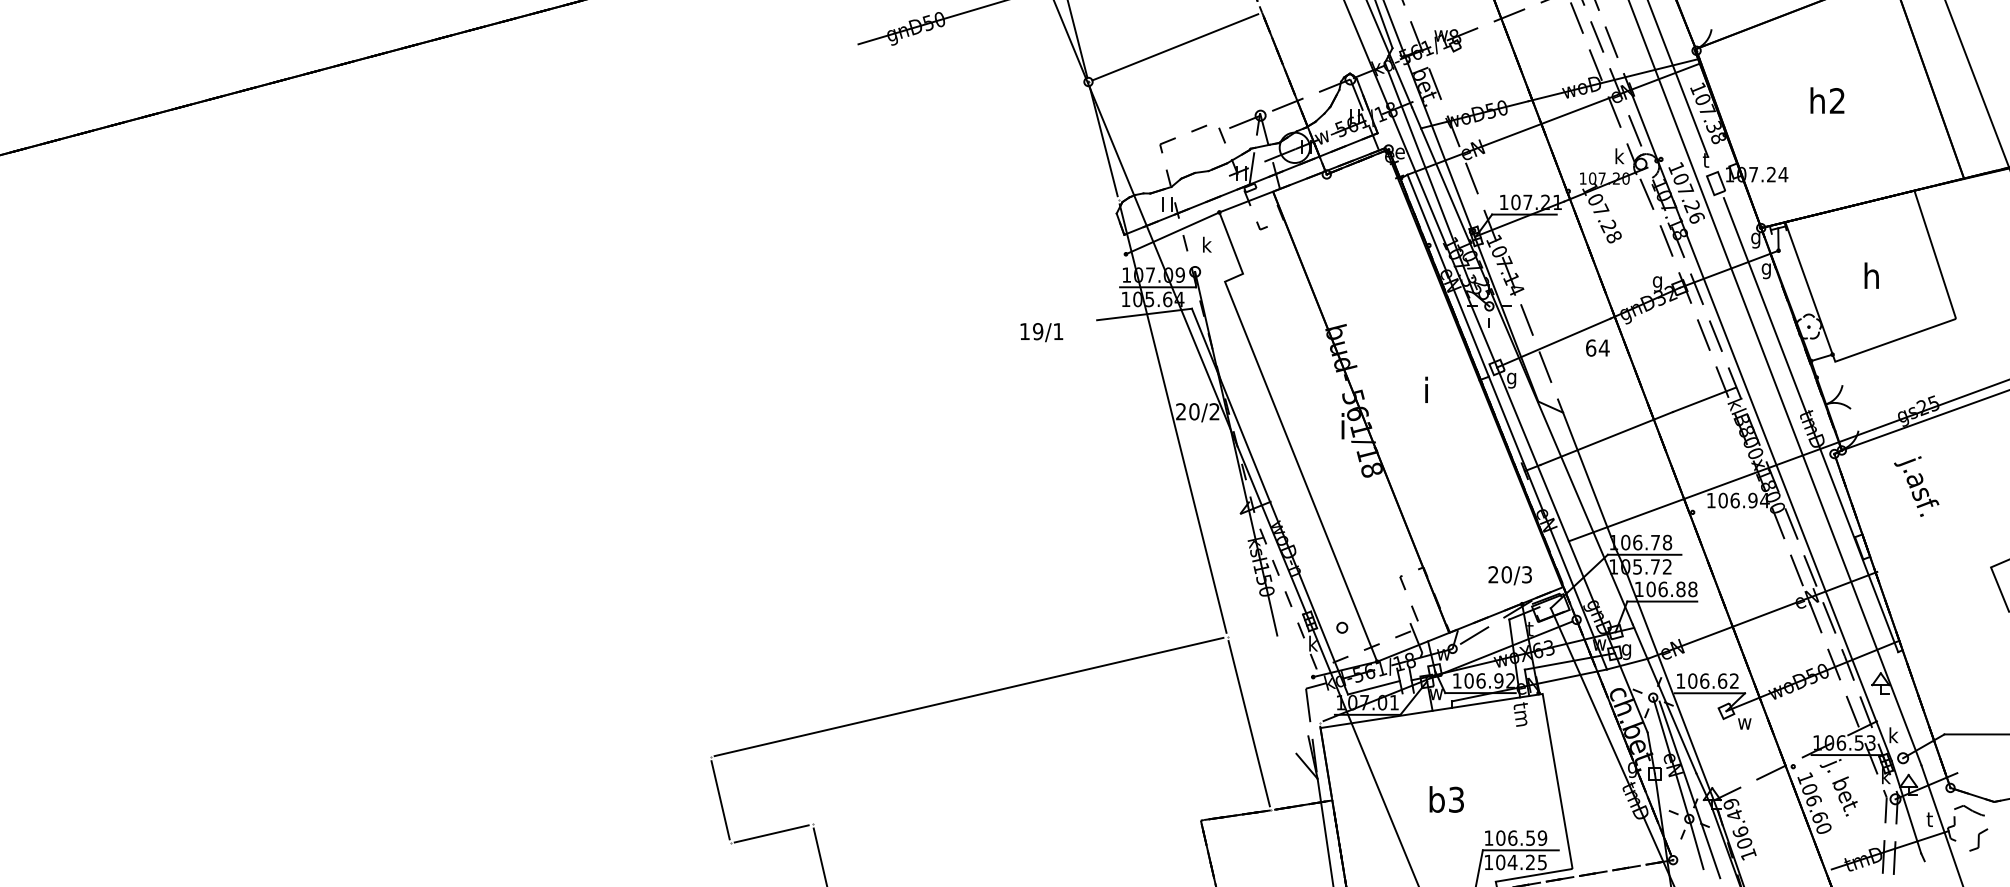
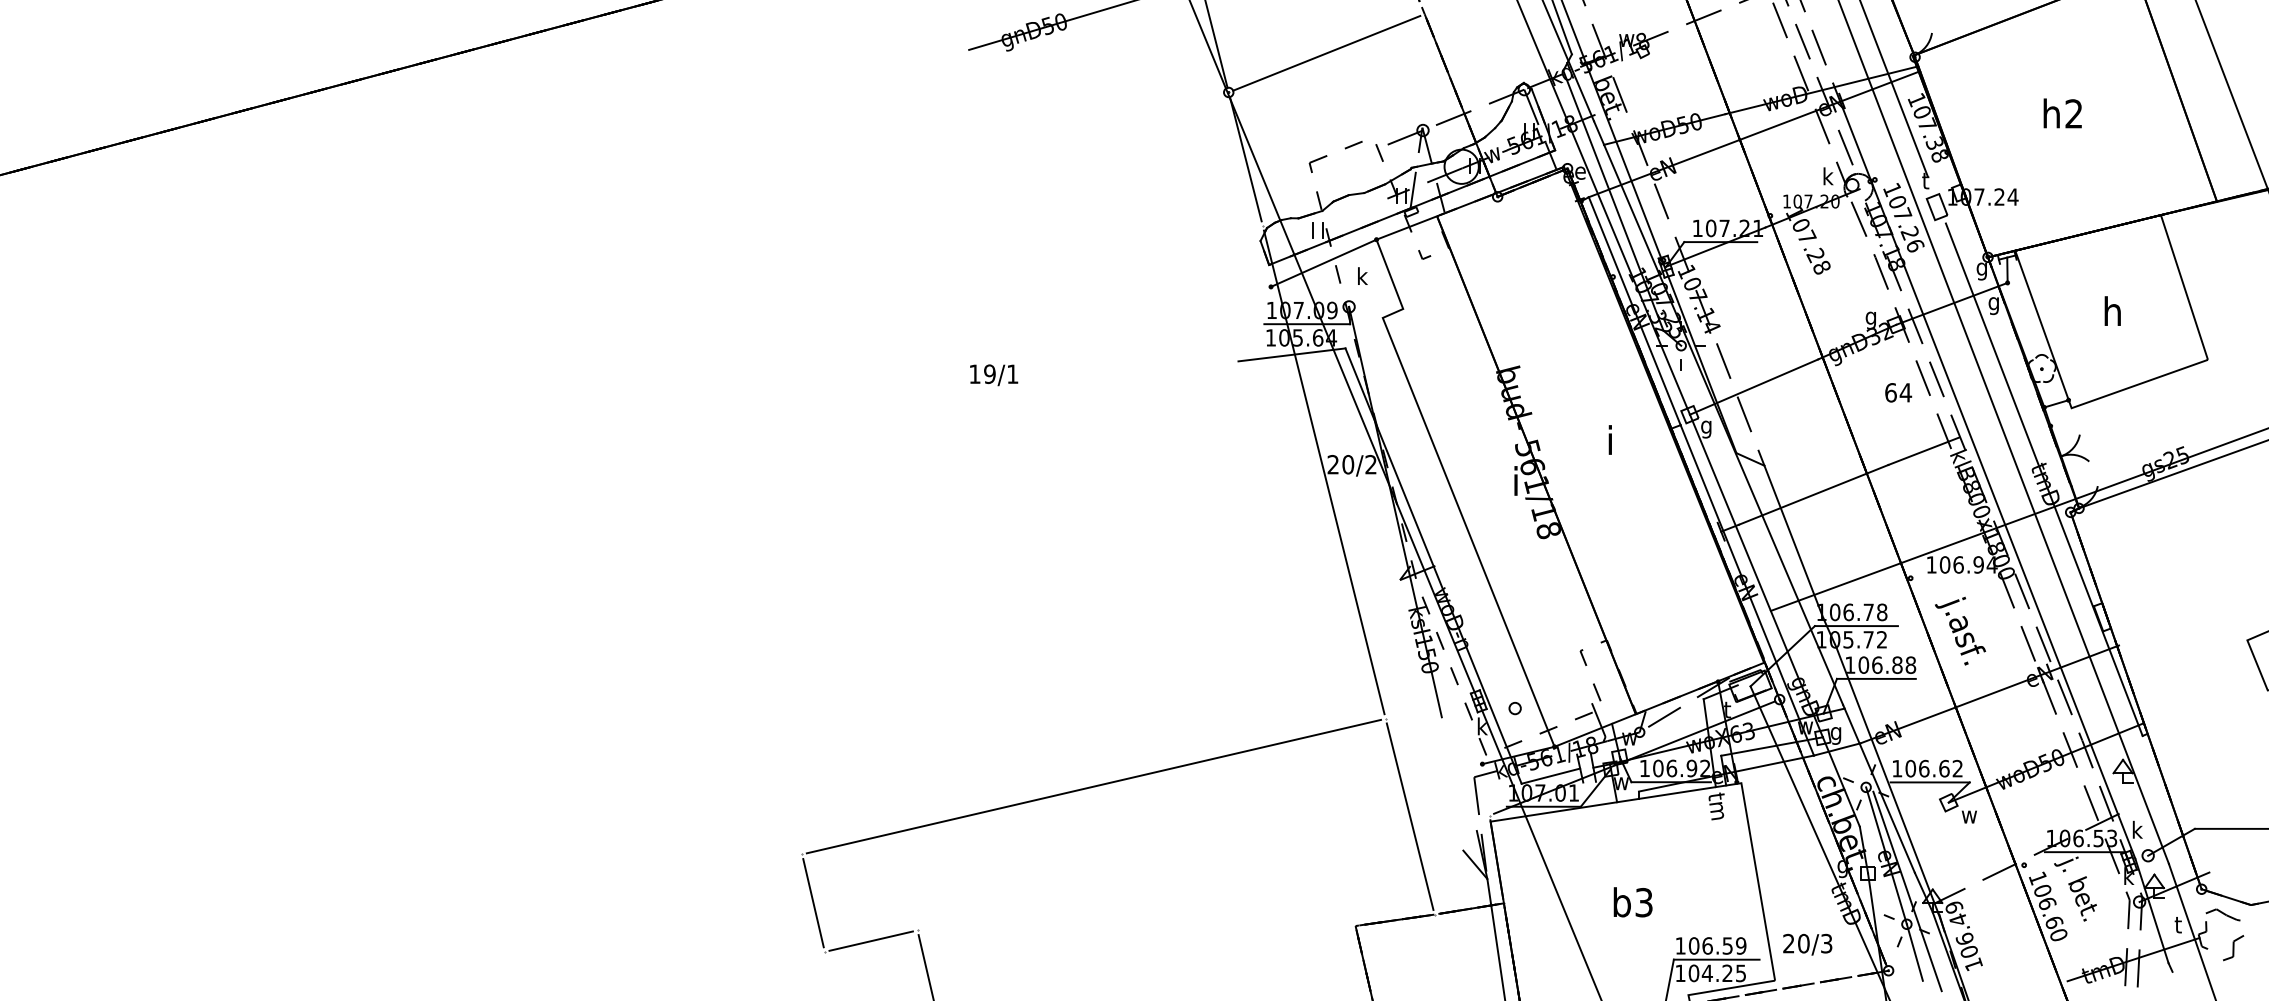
text: (1042, 332) -> (994, 375), moved
text: (1597, 347) -> (1898, 392), moved
text: (1916, 486) -> (1960, 630), moved
text: (1510, 575) -> (1807, 944), moved

